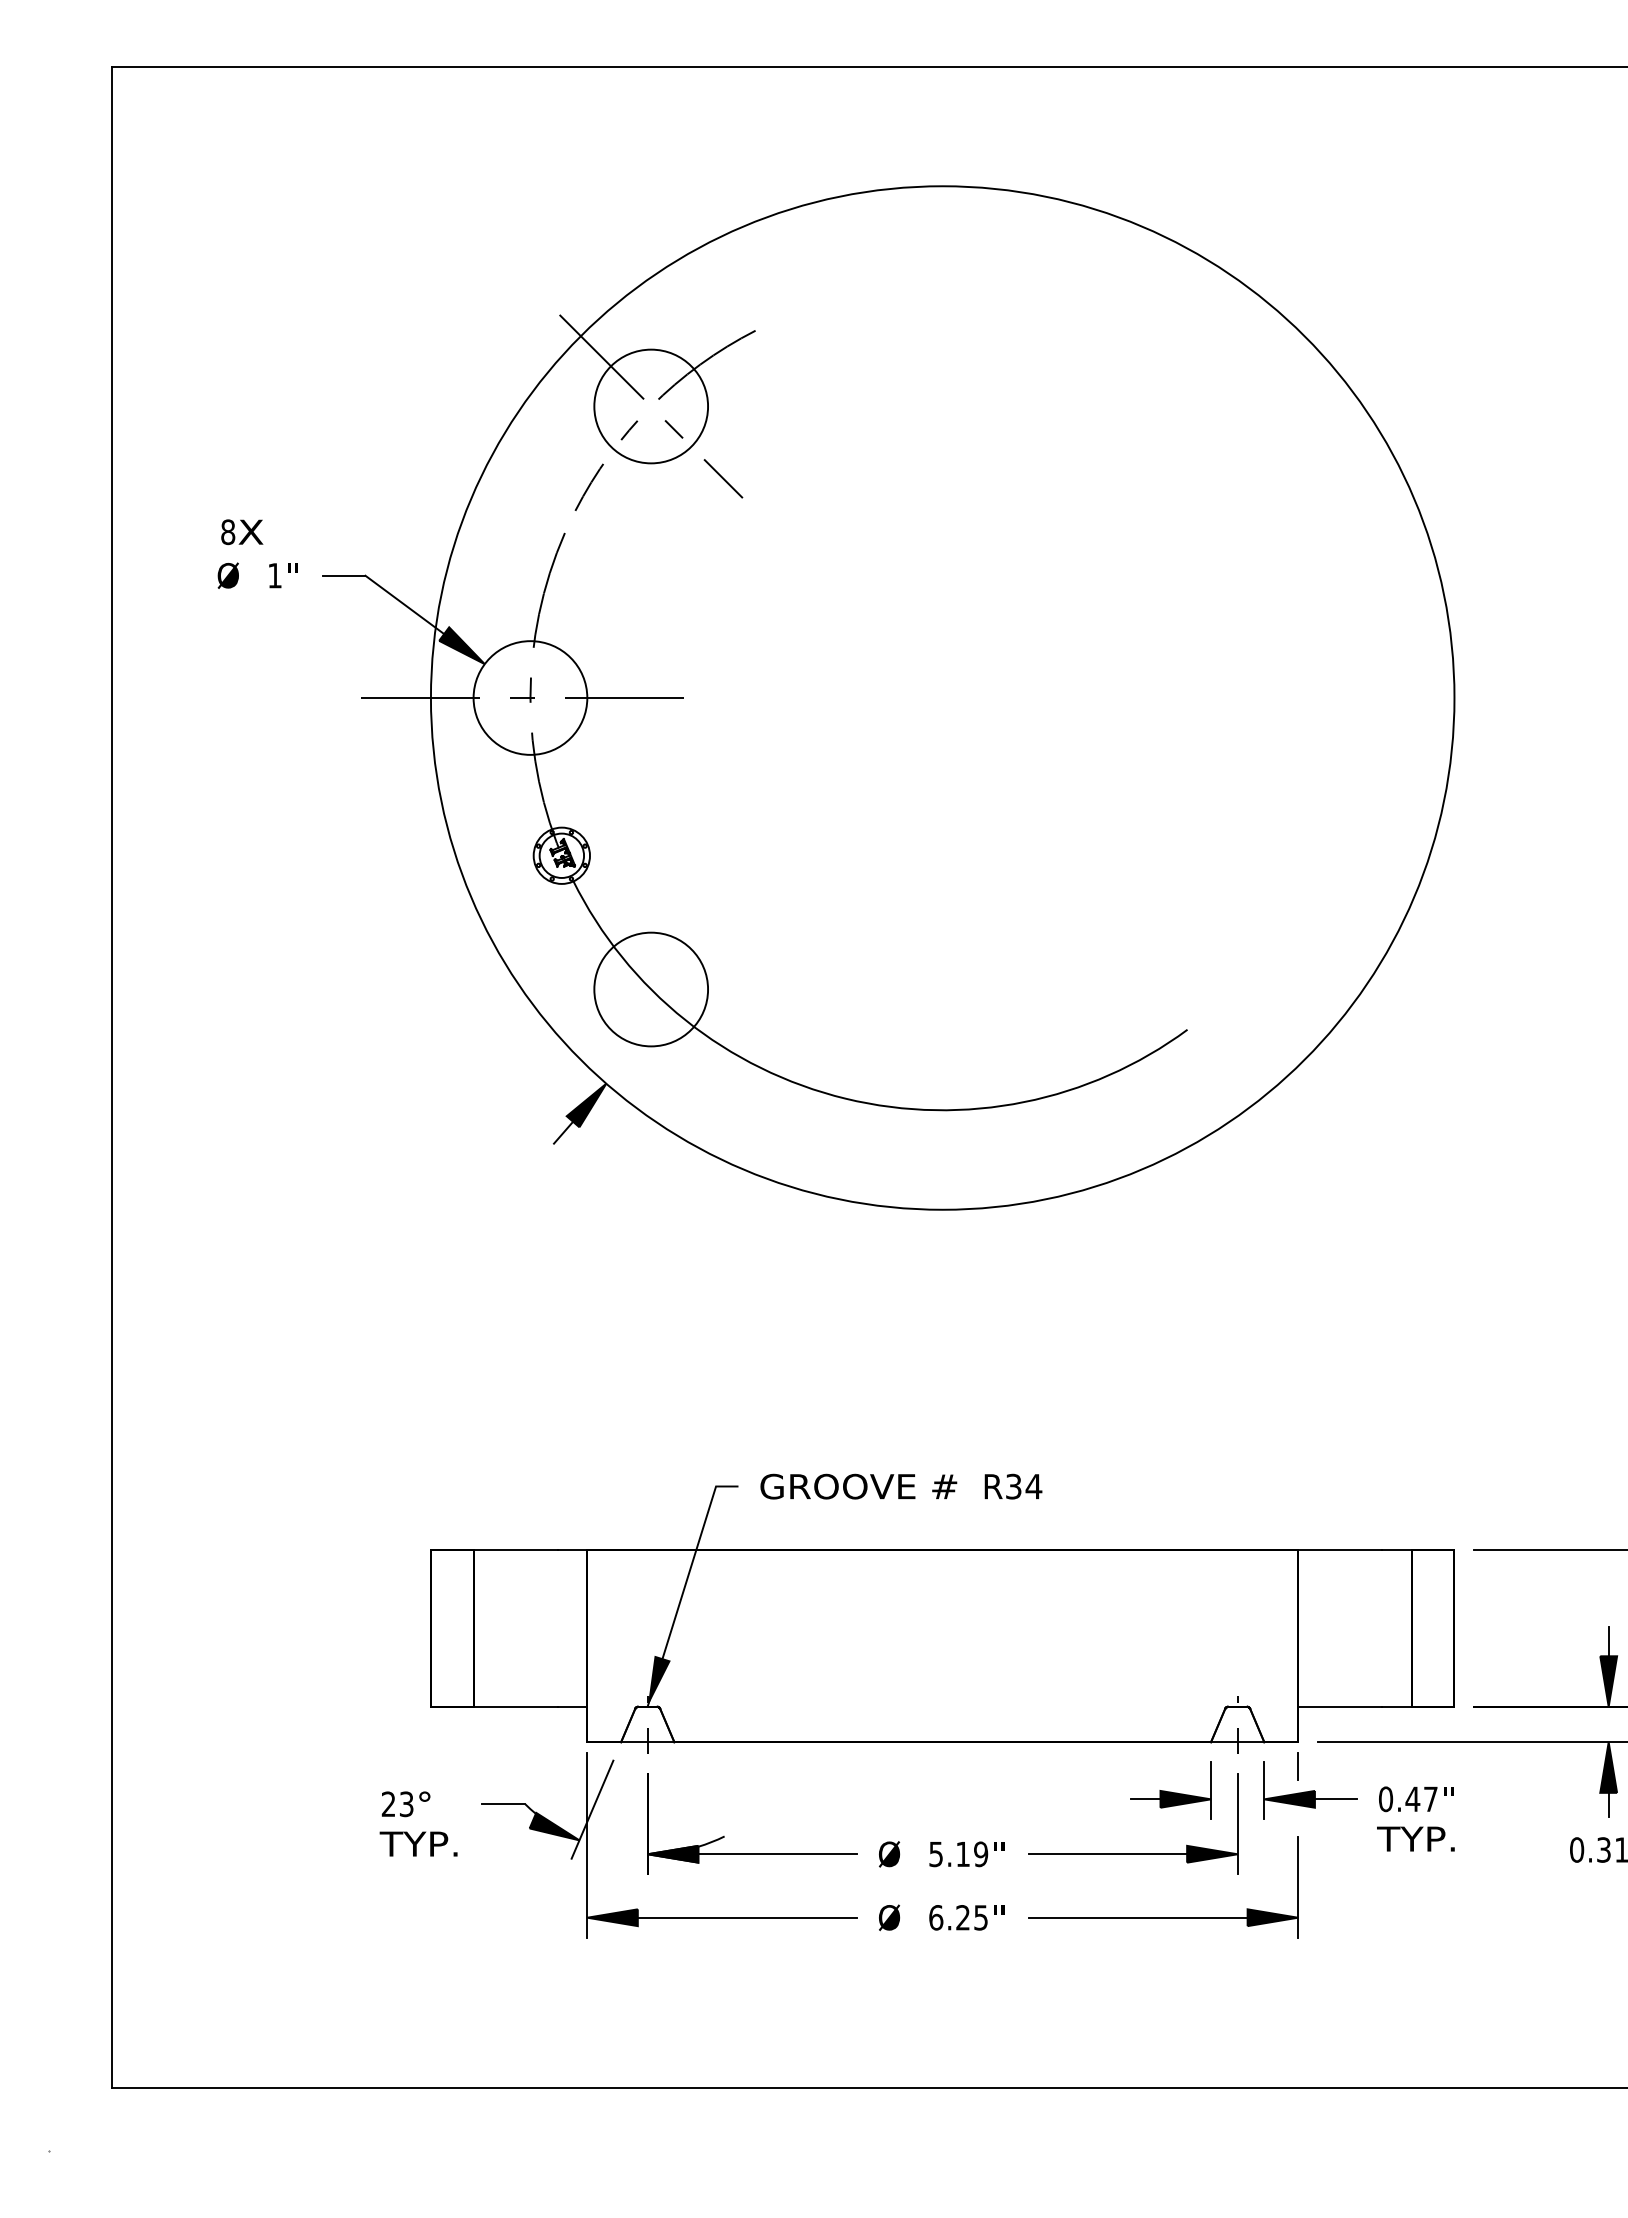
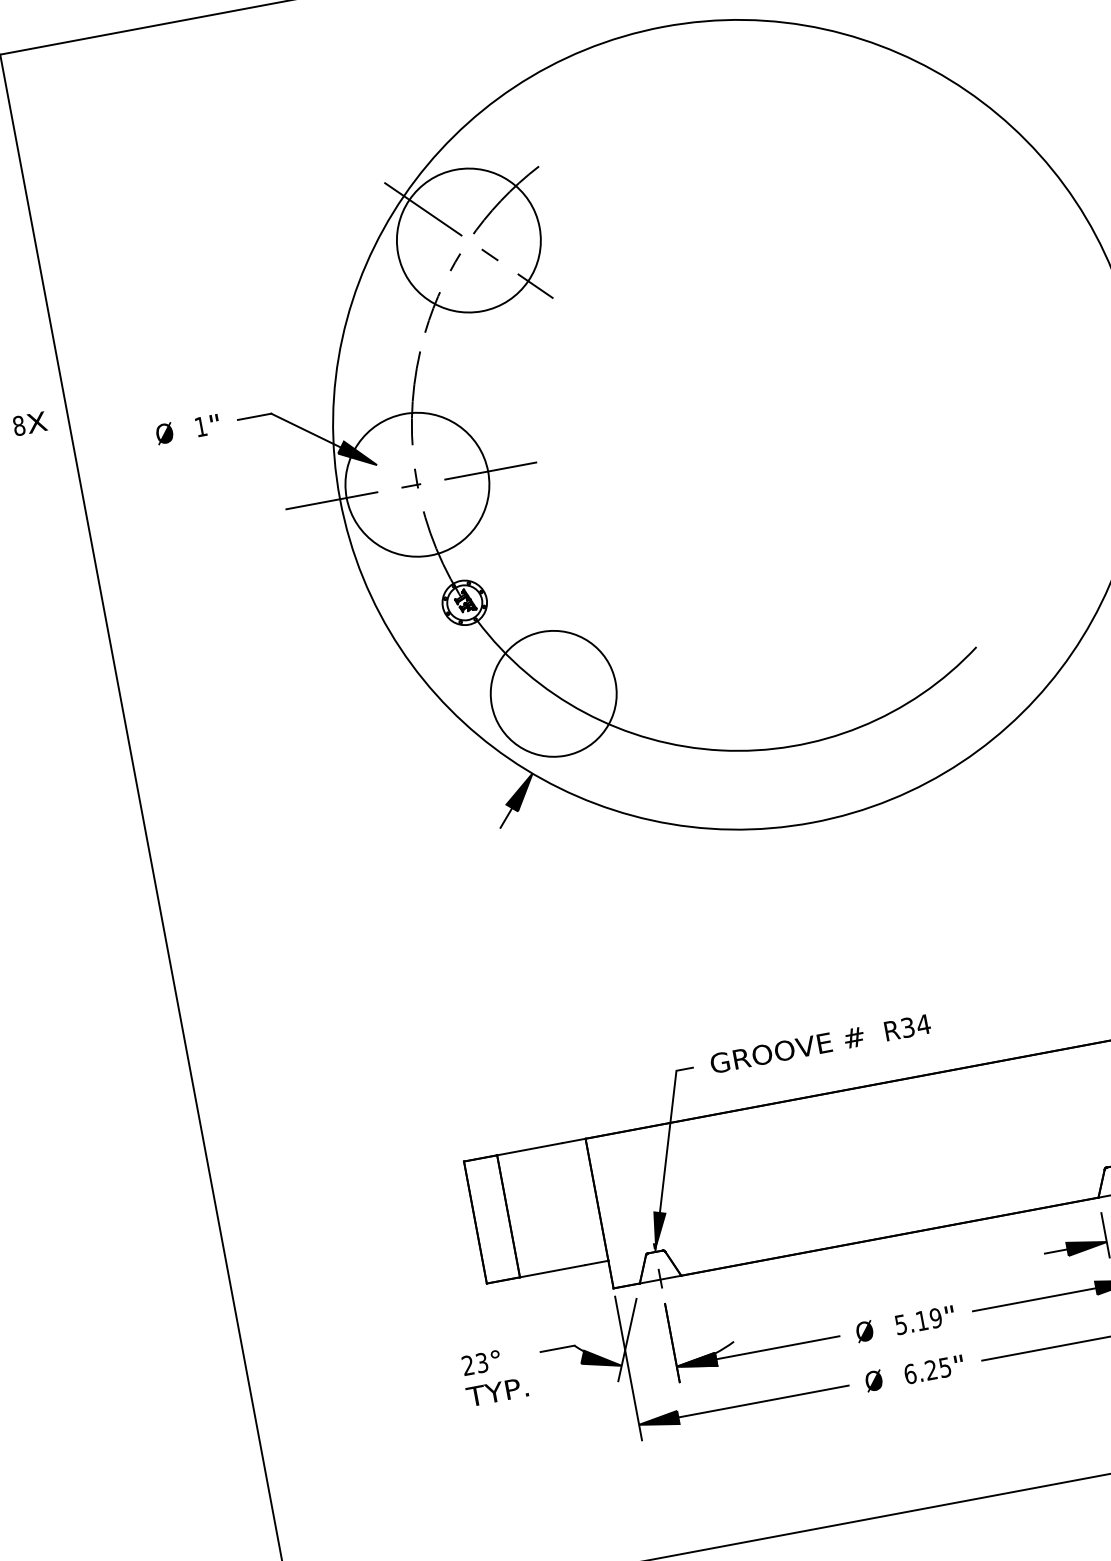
circle: (651, 406) -> (469, 240), size x1.6
text: (242, 532) -> (30, 424), moved
circle: (530, 697) -> (417, 484), size x1.6
circle: (651, 989) -> (553, 693), size x1.4

